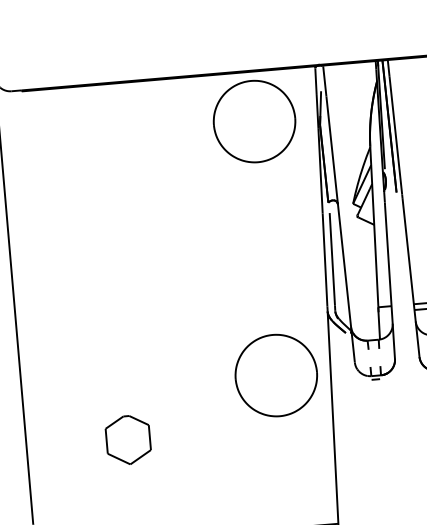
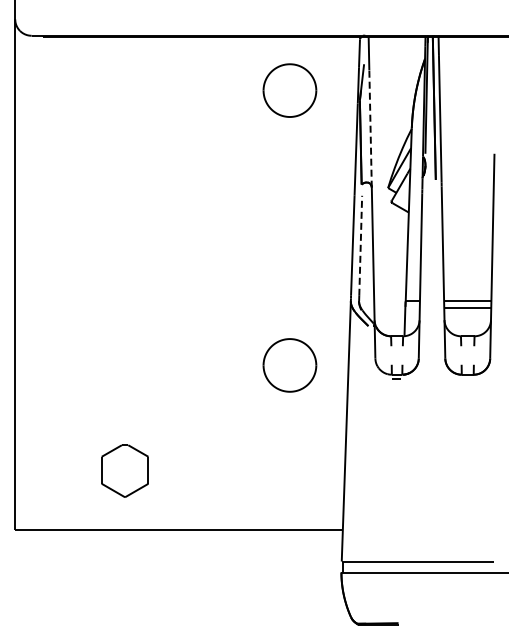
part: (254, 121) -> (289, 90), size x0.6
line: (332, 150) -> (370, 128), solid -> dashed
line: (332, 259) -> (360, 245), solid -> dashed
part: (275, 375) -> (289, 365), size x0.6
part: (127, 439) -> (124, 470), moved

